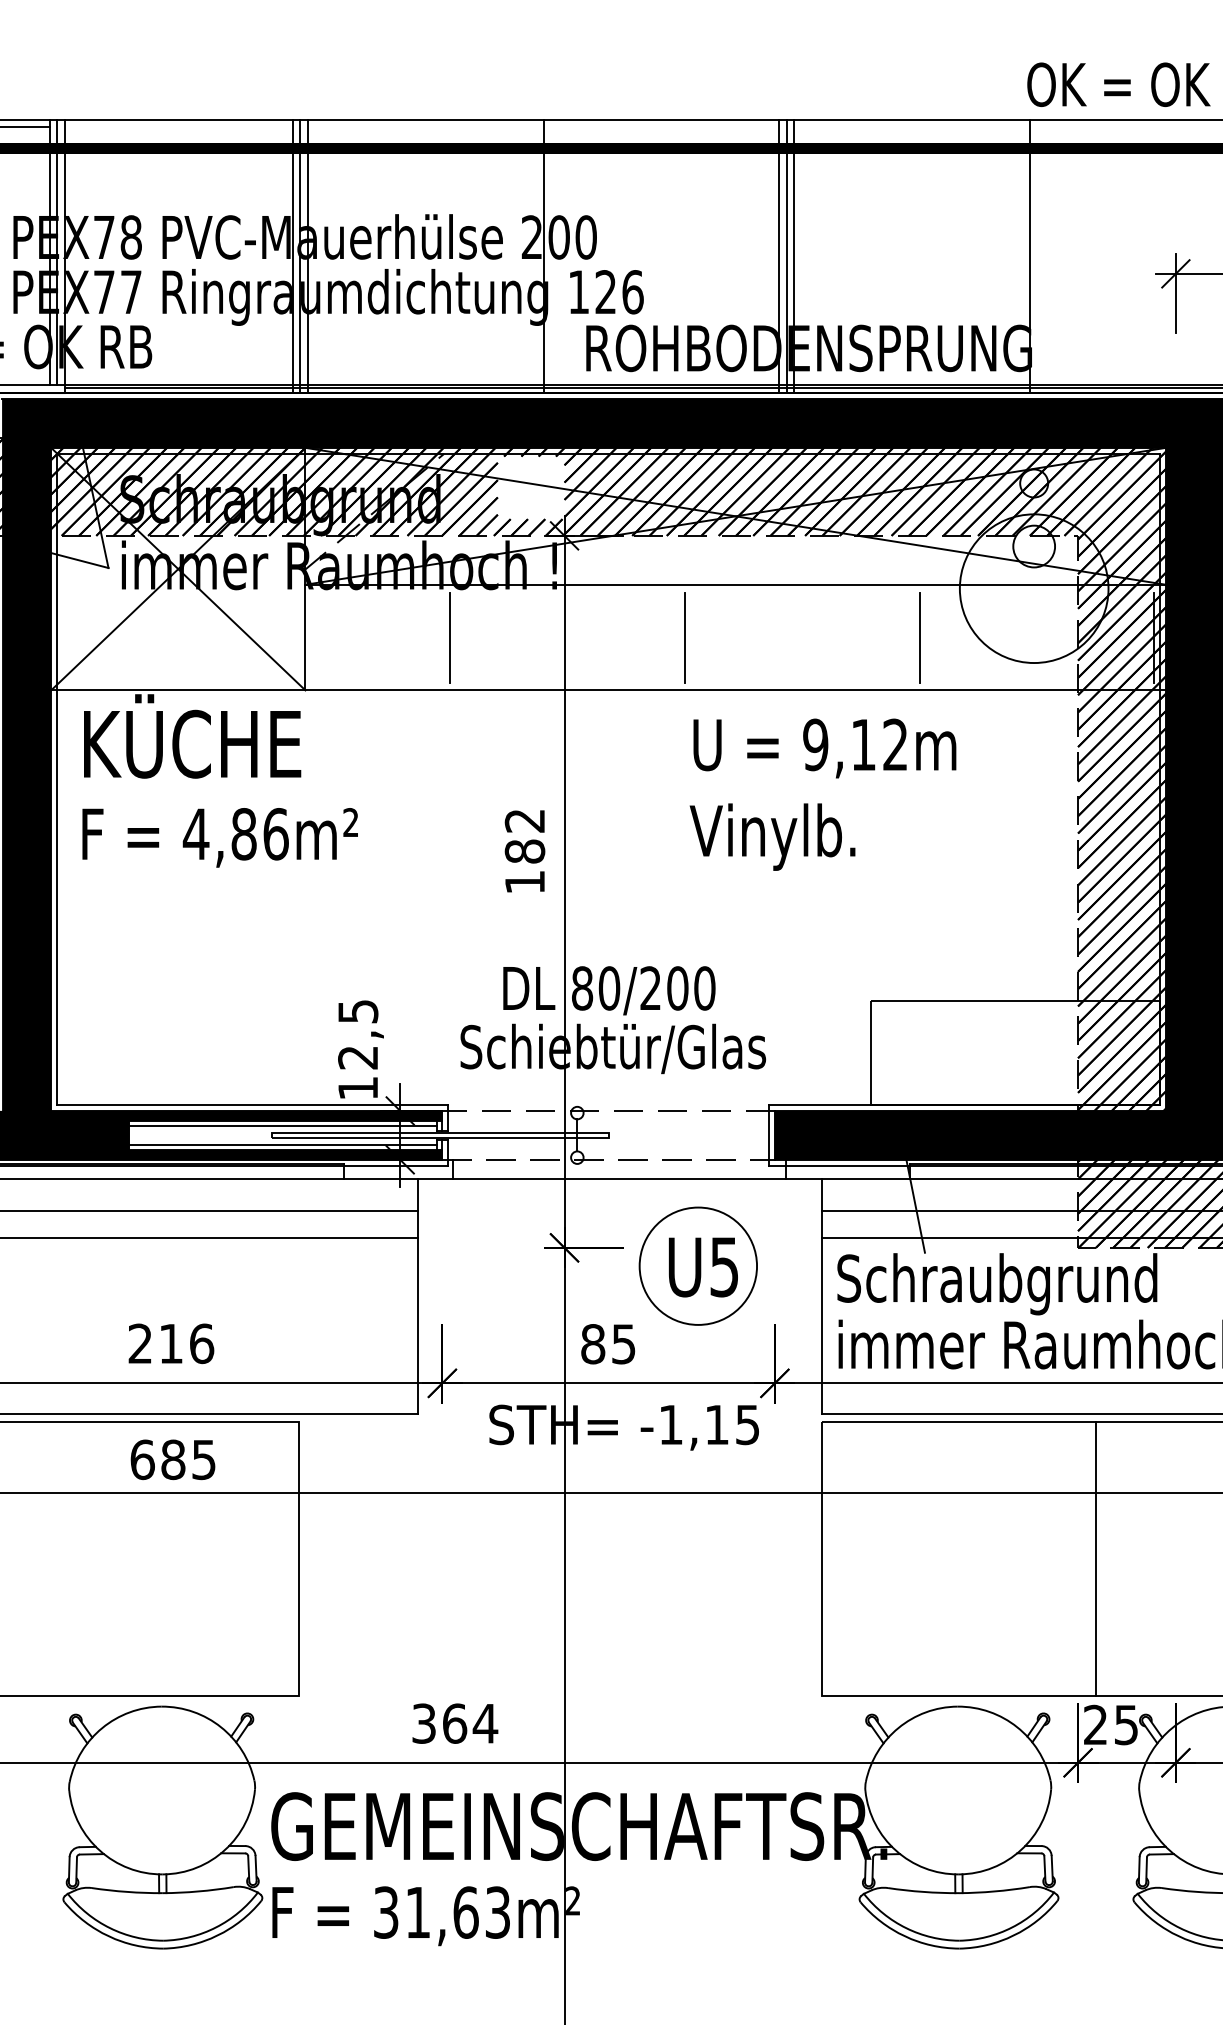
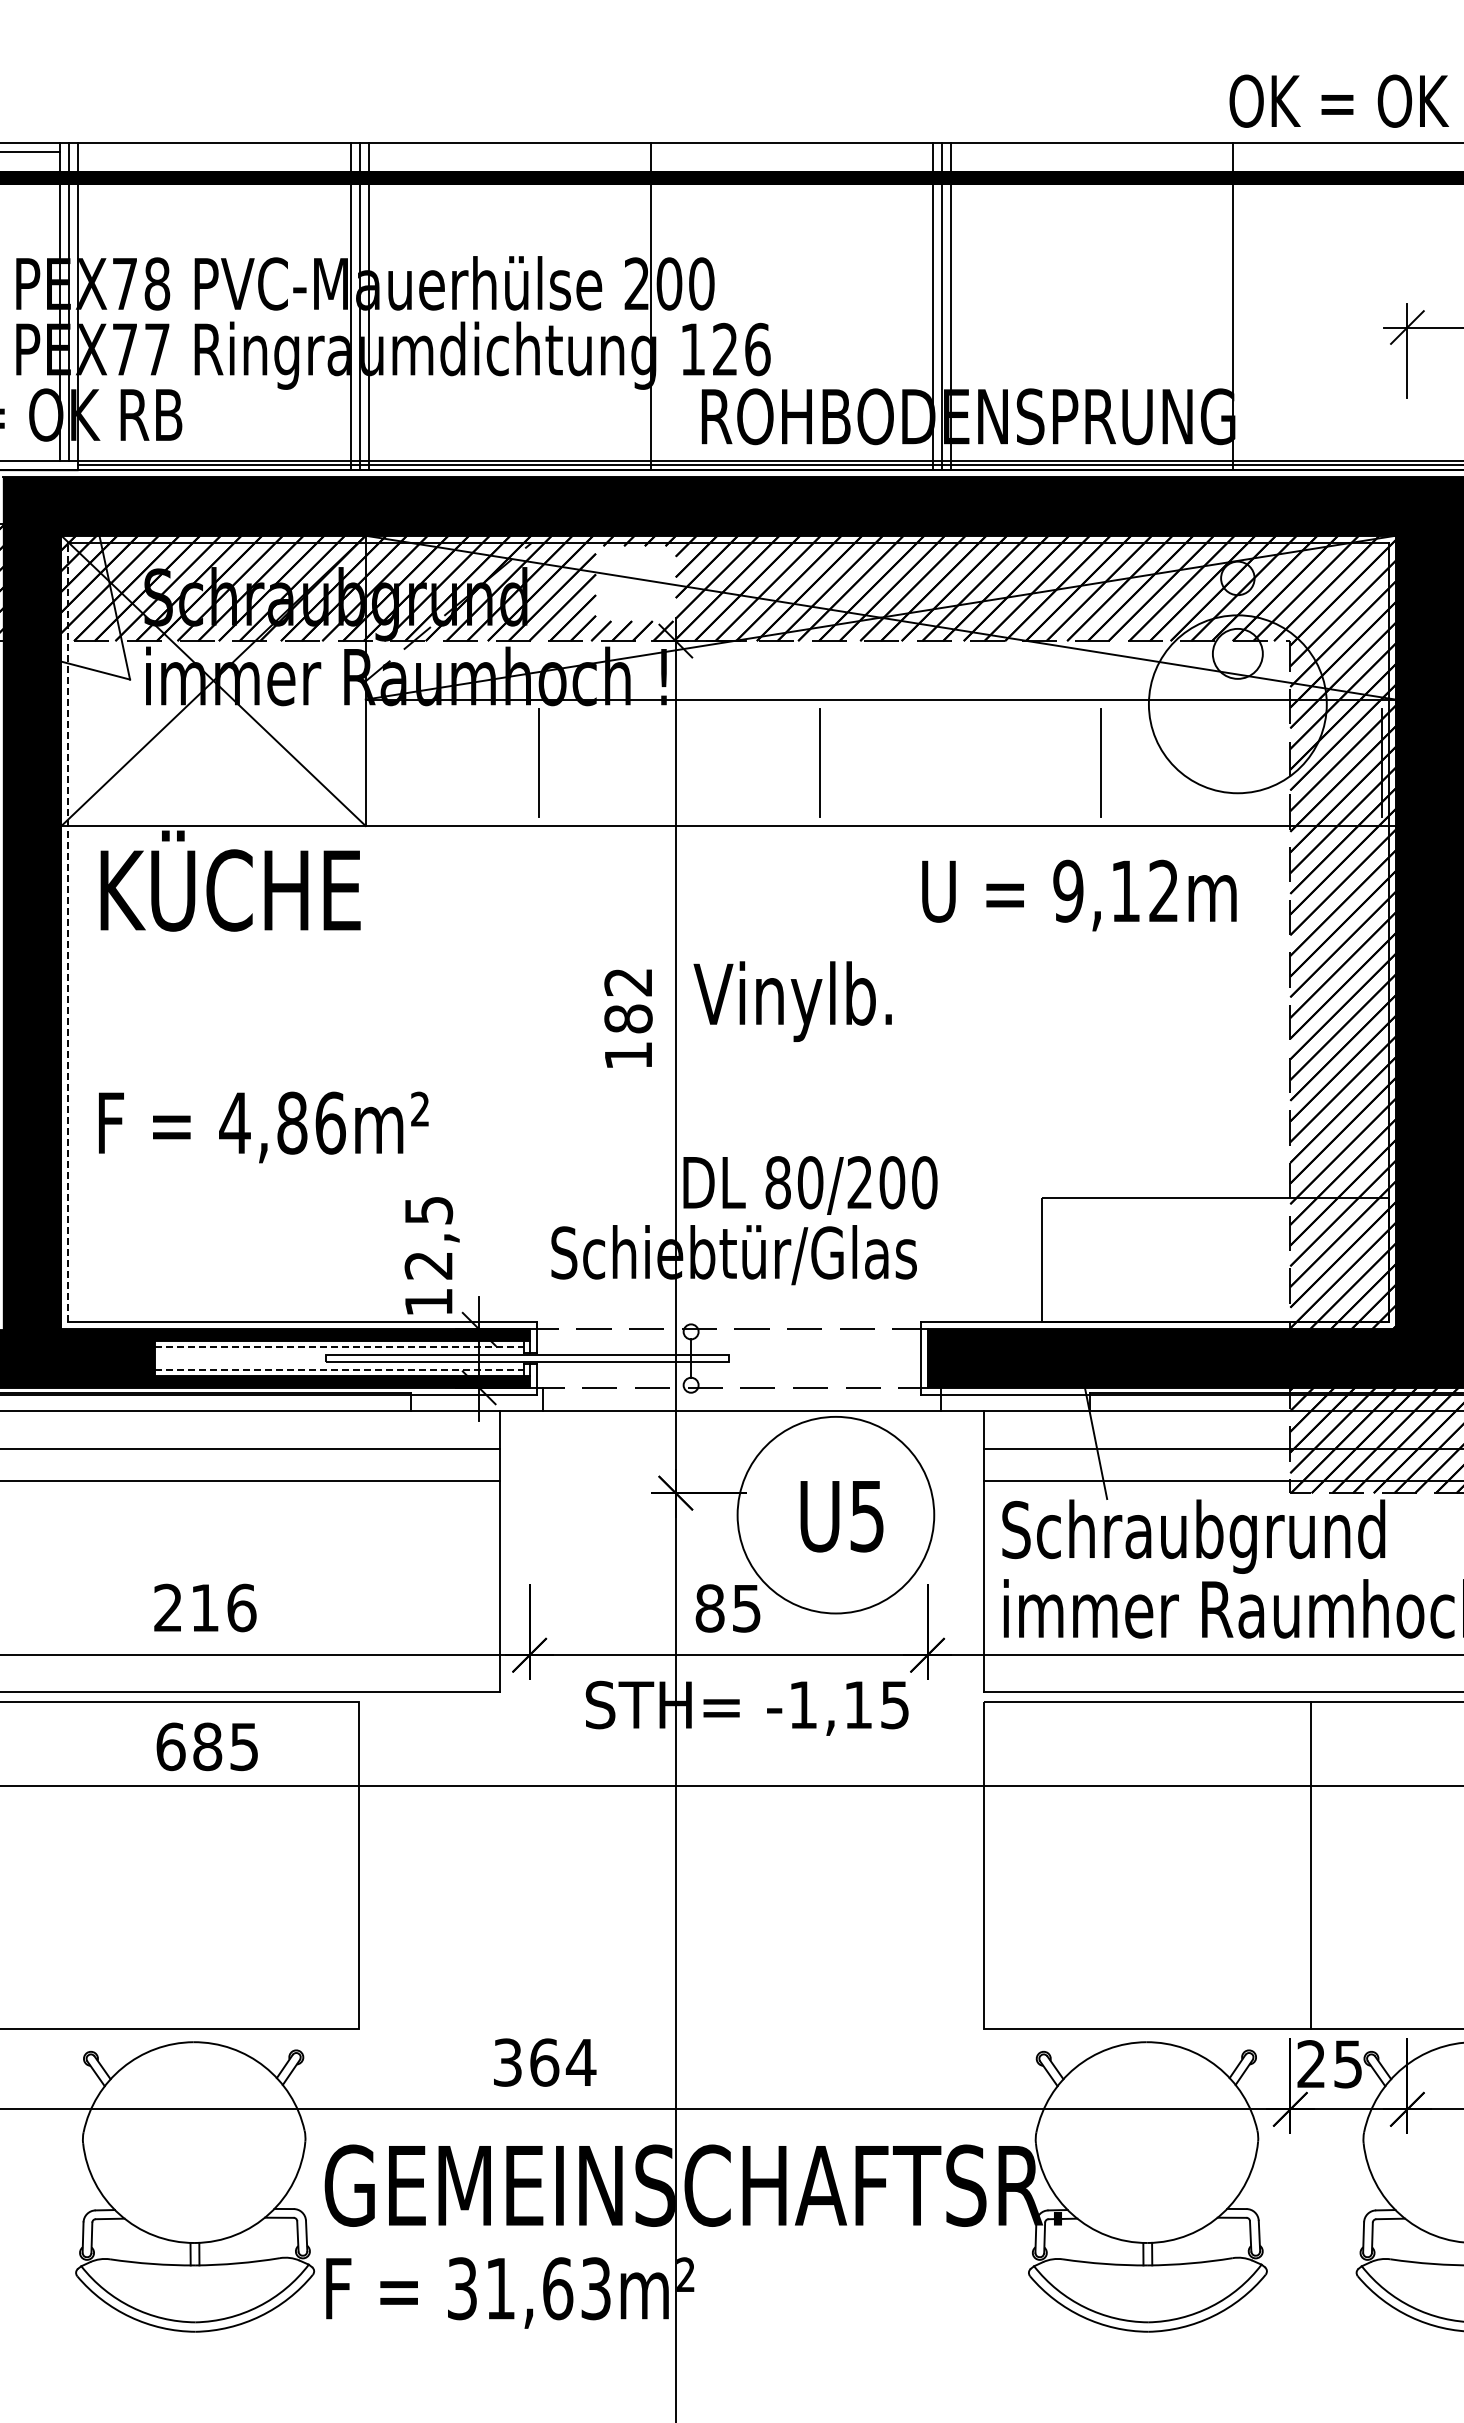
text: (824, 748) -> (1079, 895), moved
line: (57, 779) -> (68, 932), solid -> dashed
text: (220, 837) -> (263, 1127), moved
text: (772, 837) -> (792, 1001), moved
text: (609, 990) -> (810, 1185), moved
line: (283, 1125) -> (339, 1346), solid -> dashed
line: (283, 1145) -> (339, 1370), solid -> dashed
circle: (697, 1265) -> (835, 1514), size x1.4

